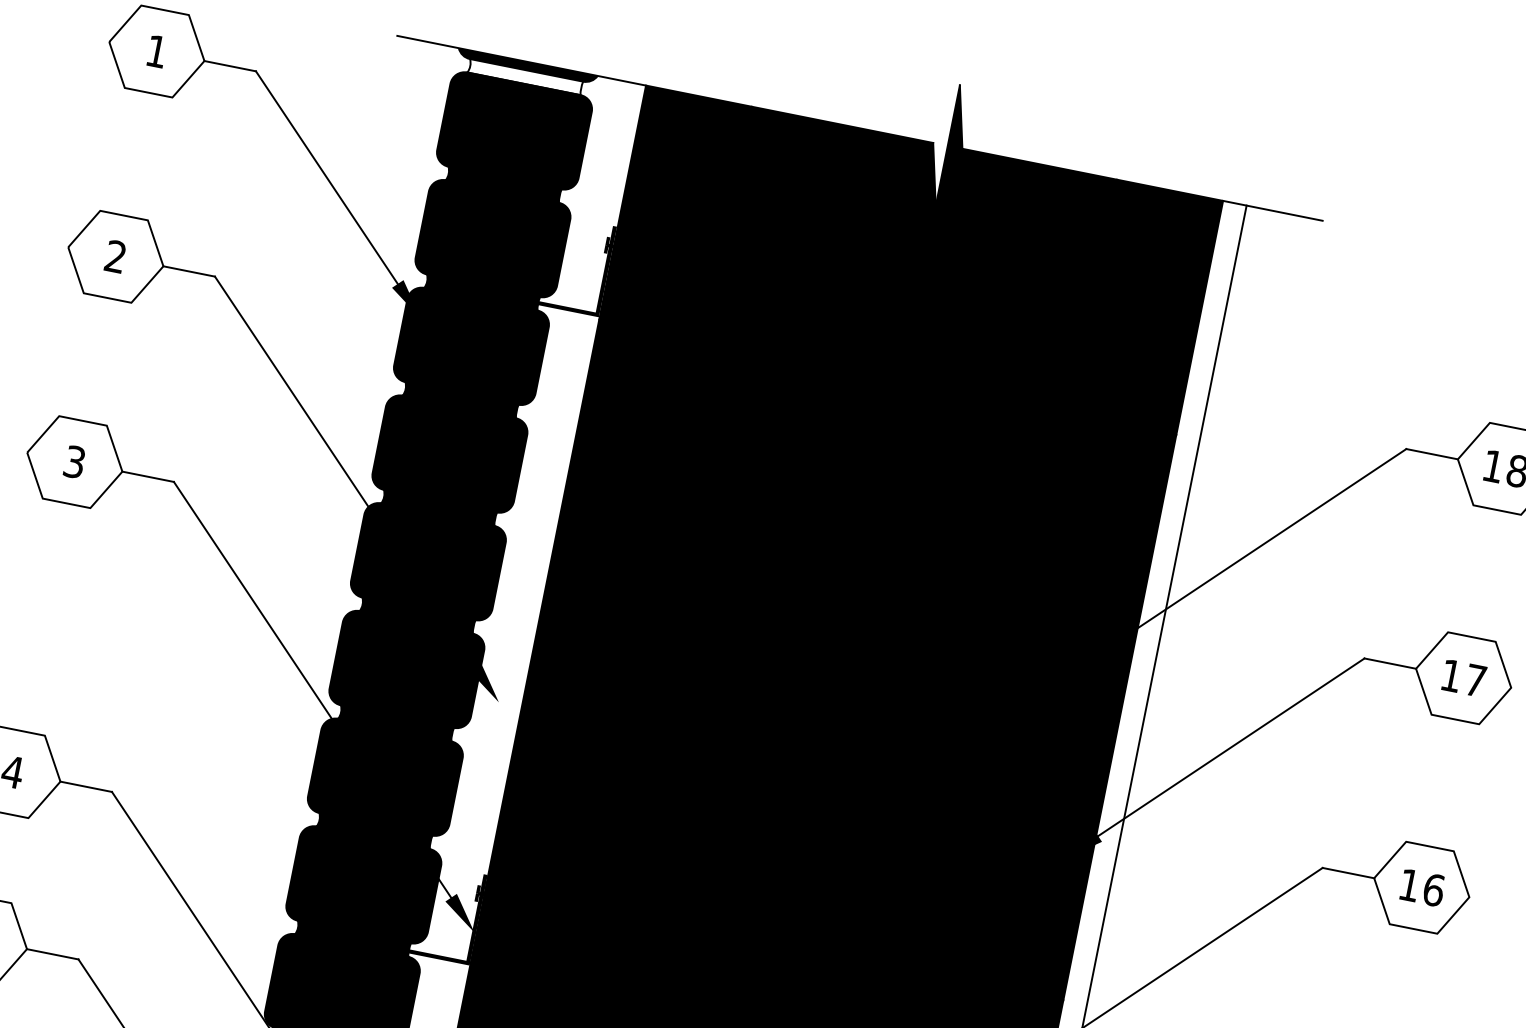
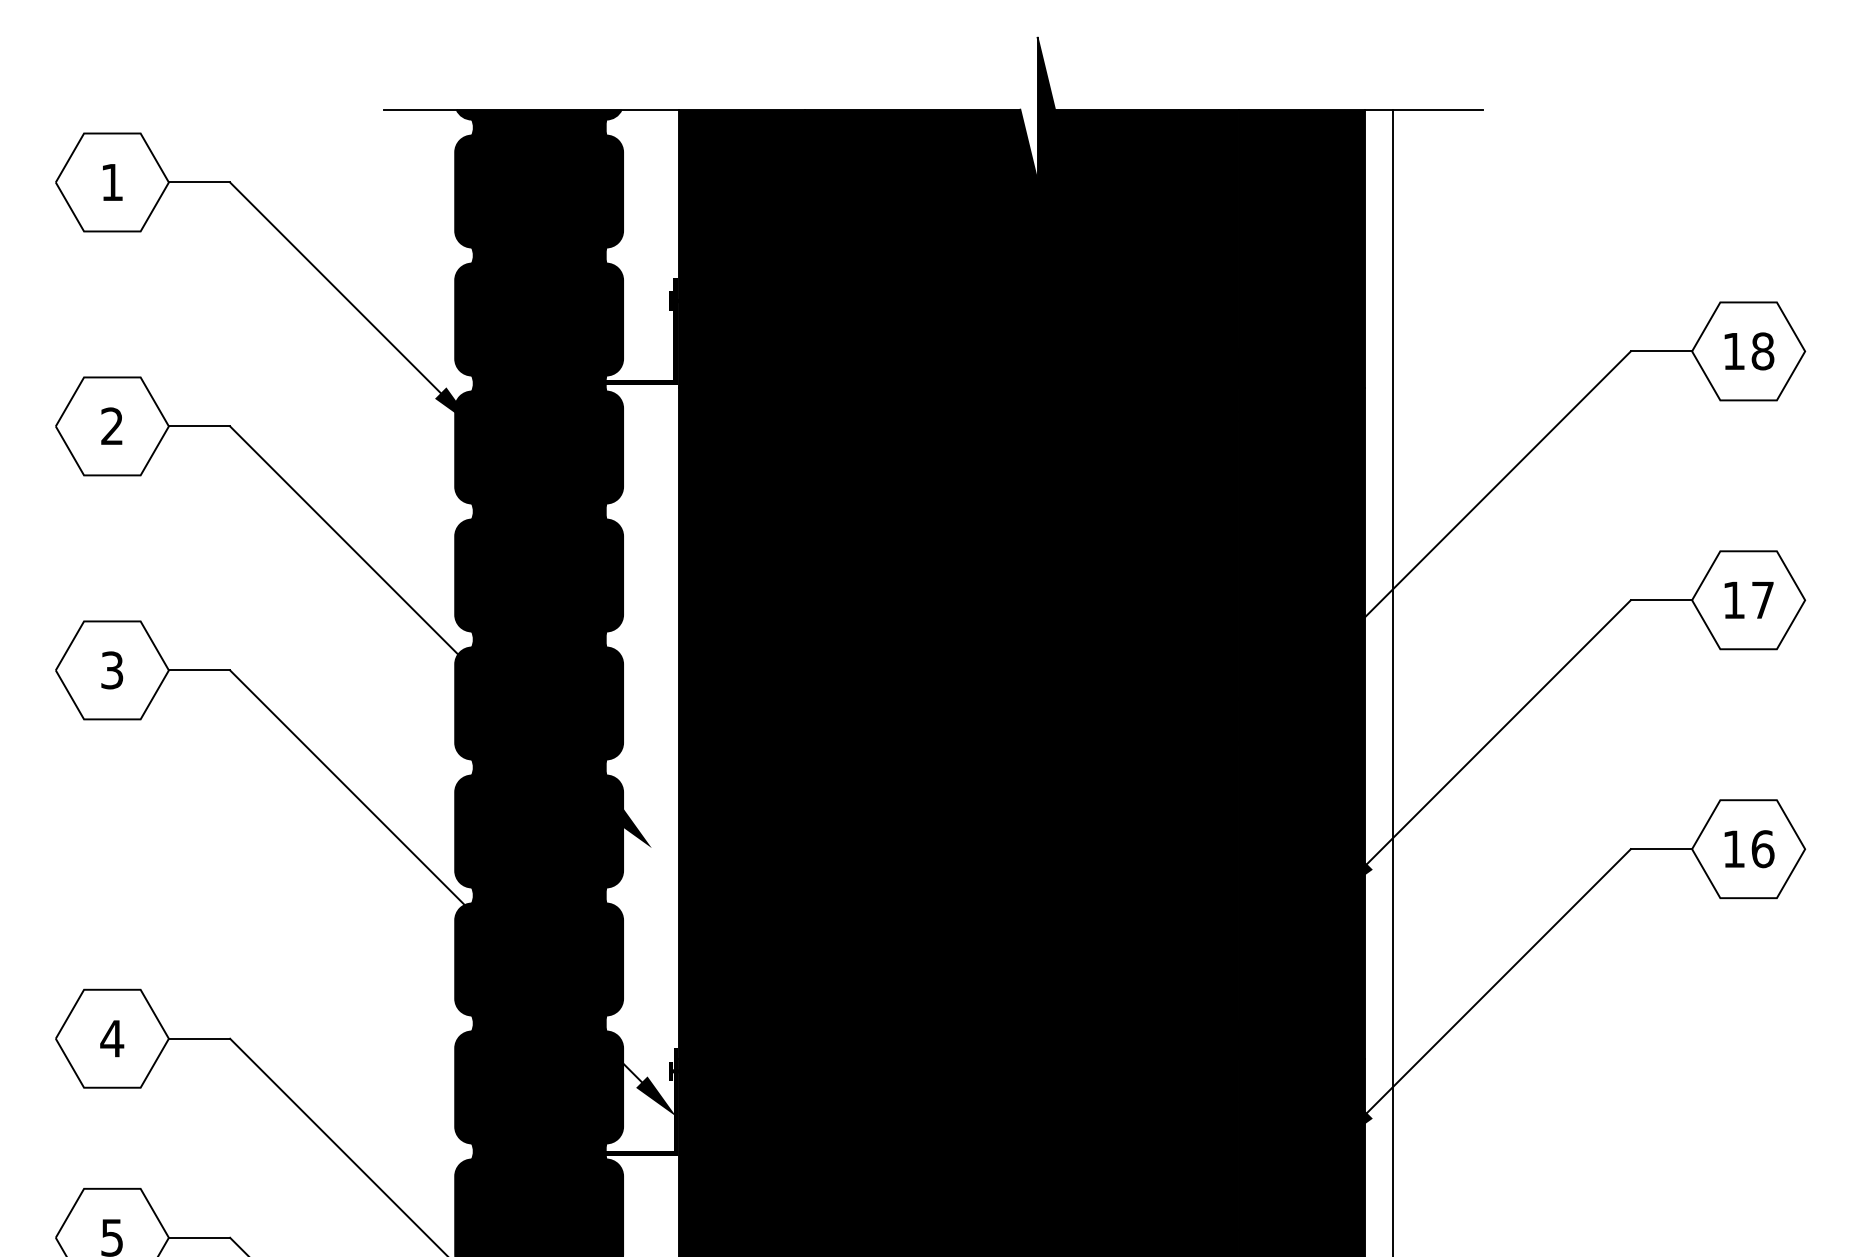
fill: (524, 76) -> (538, 127), added

